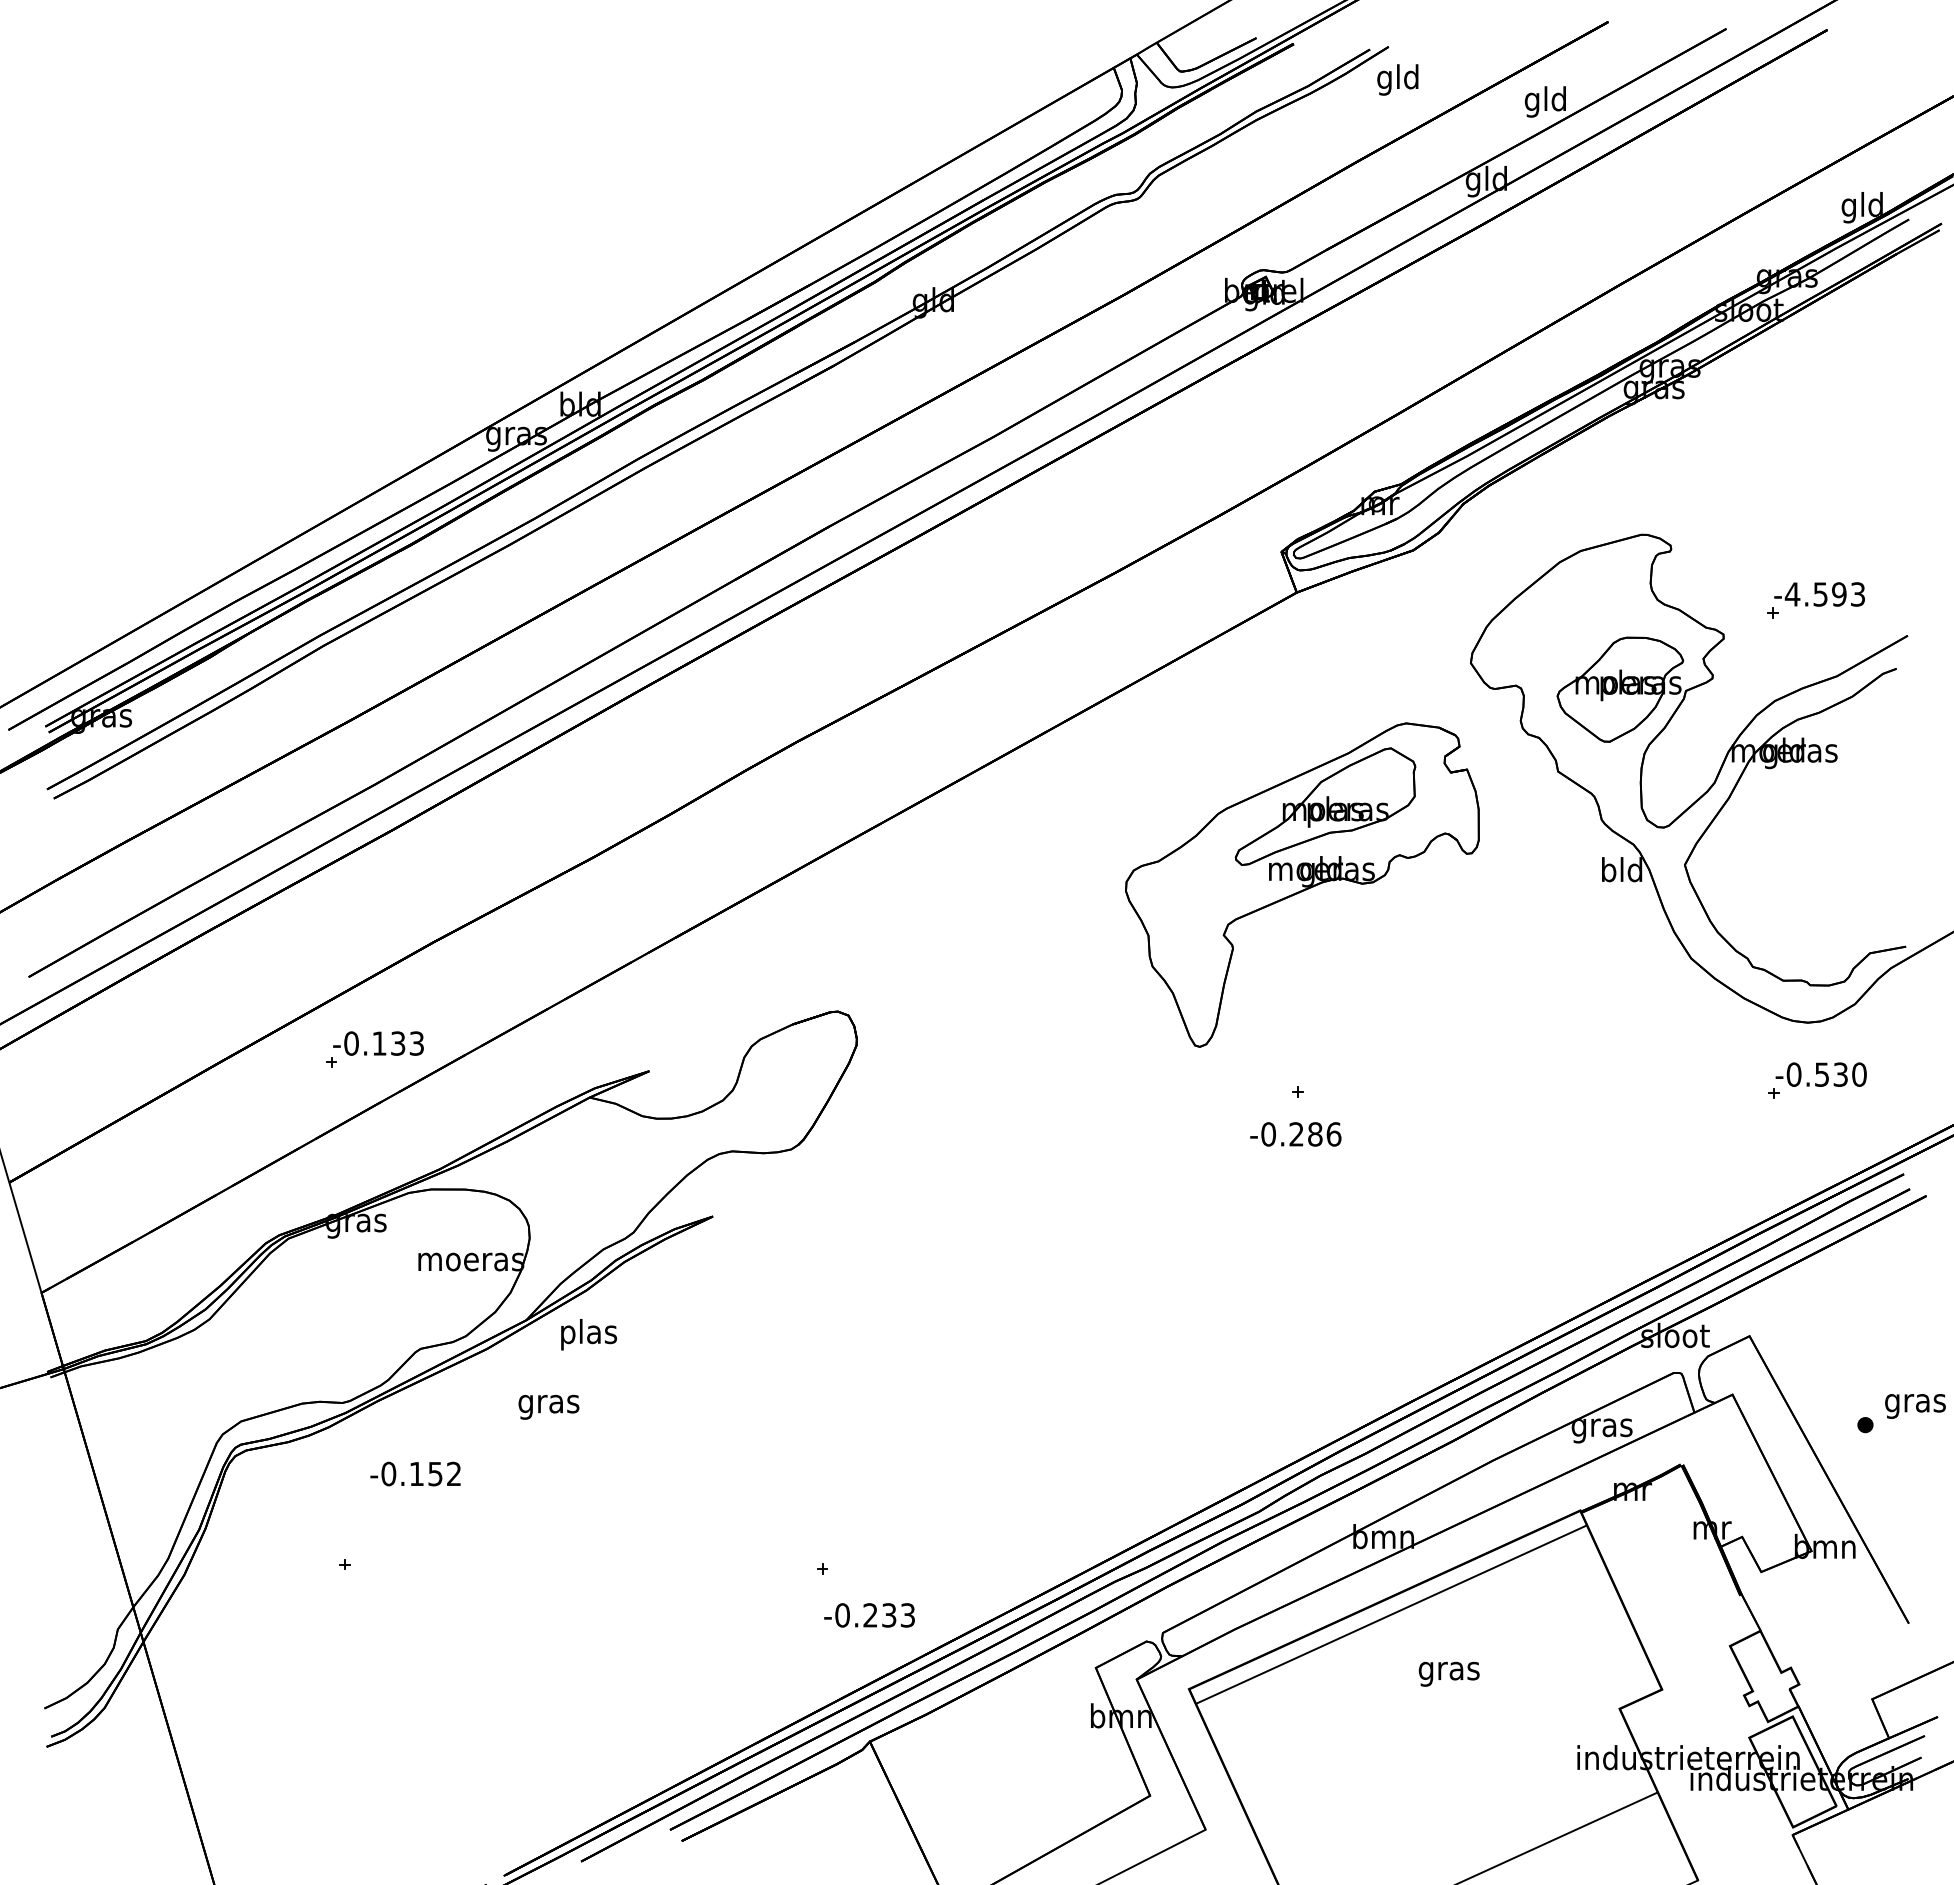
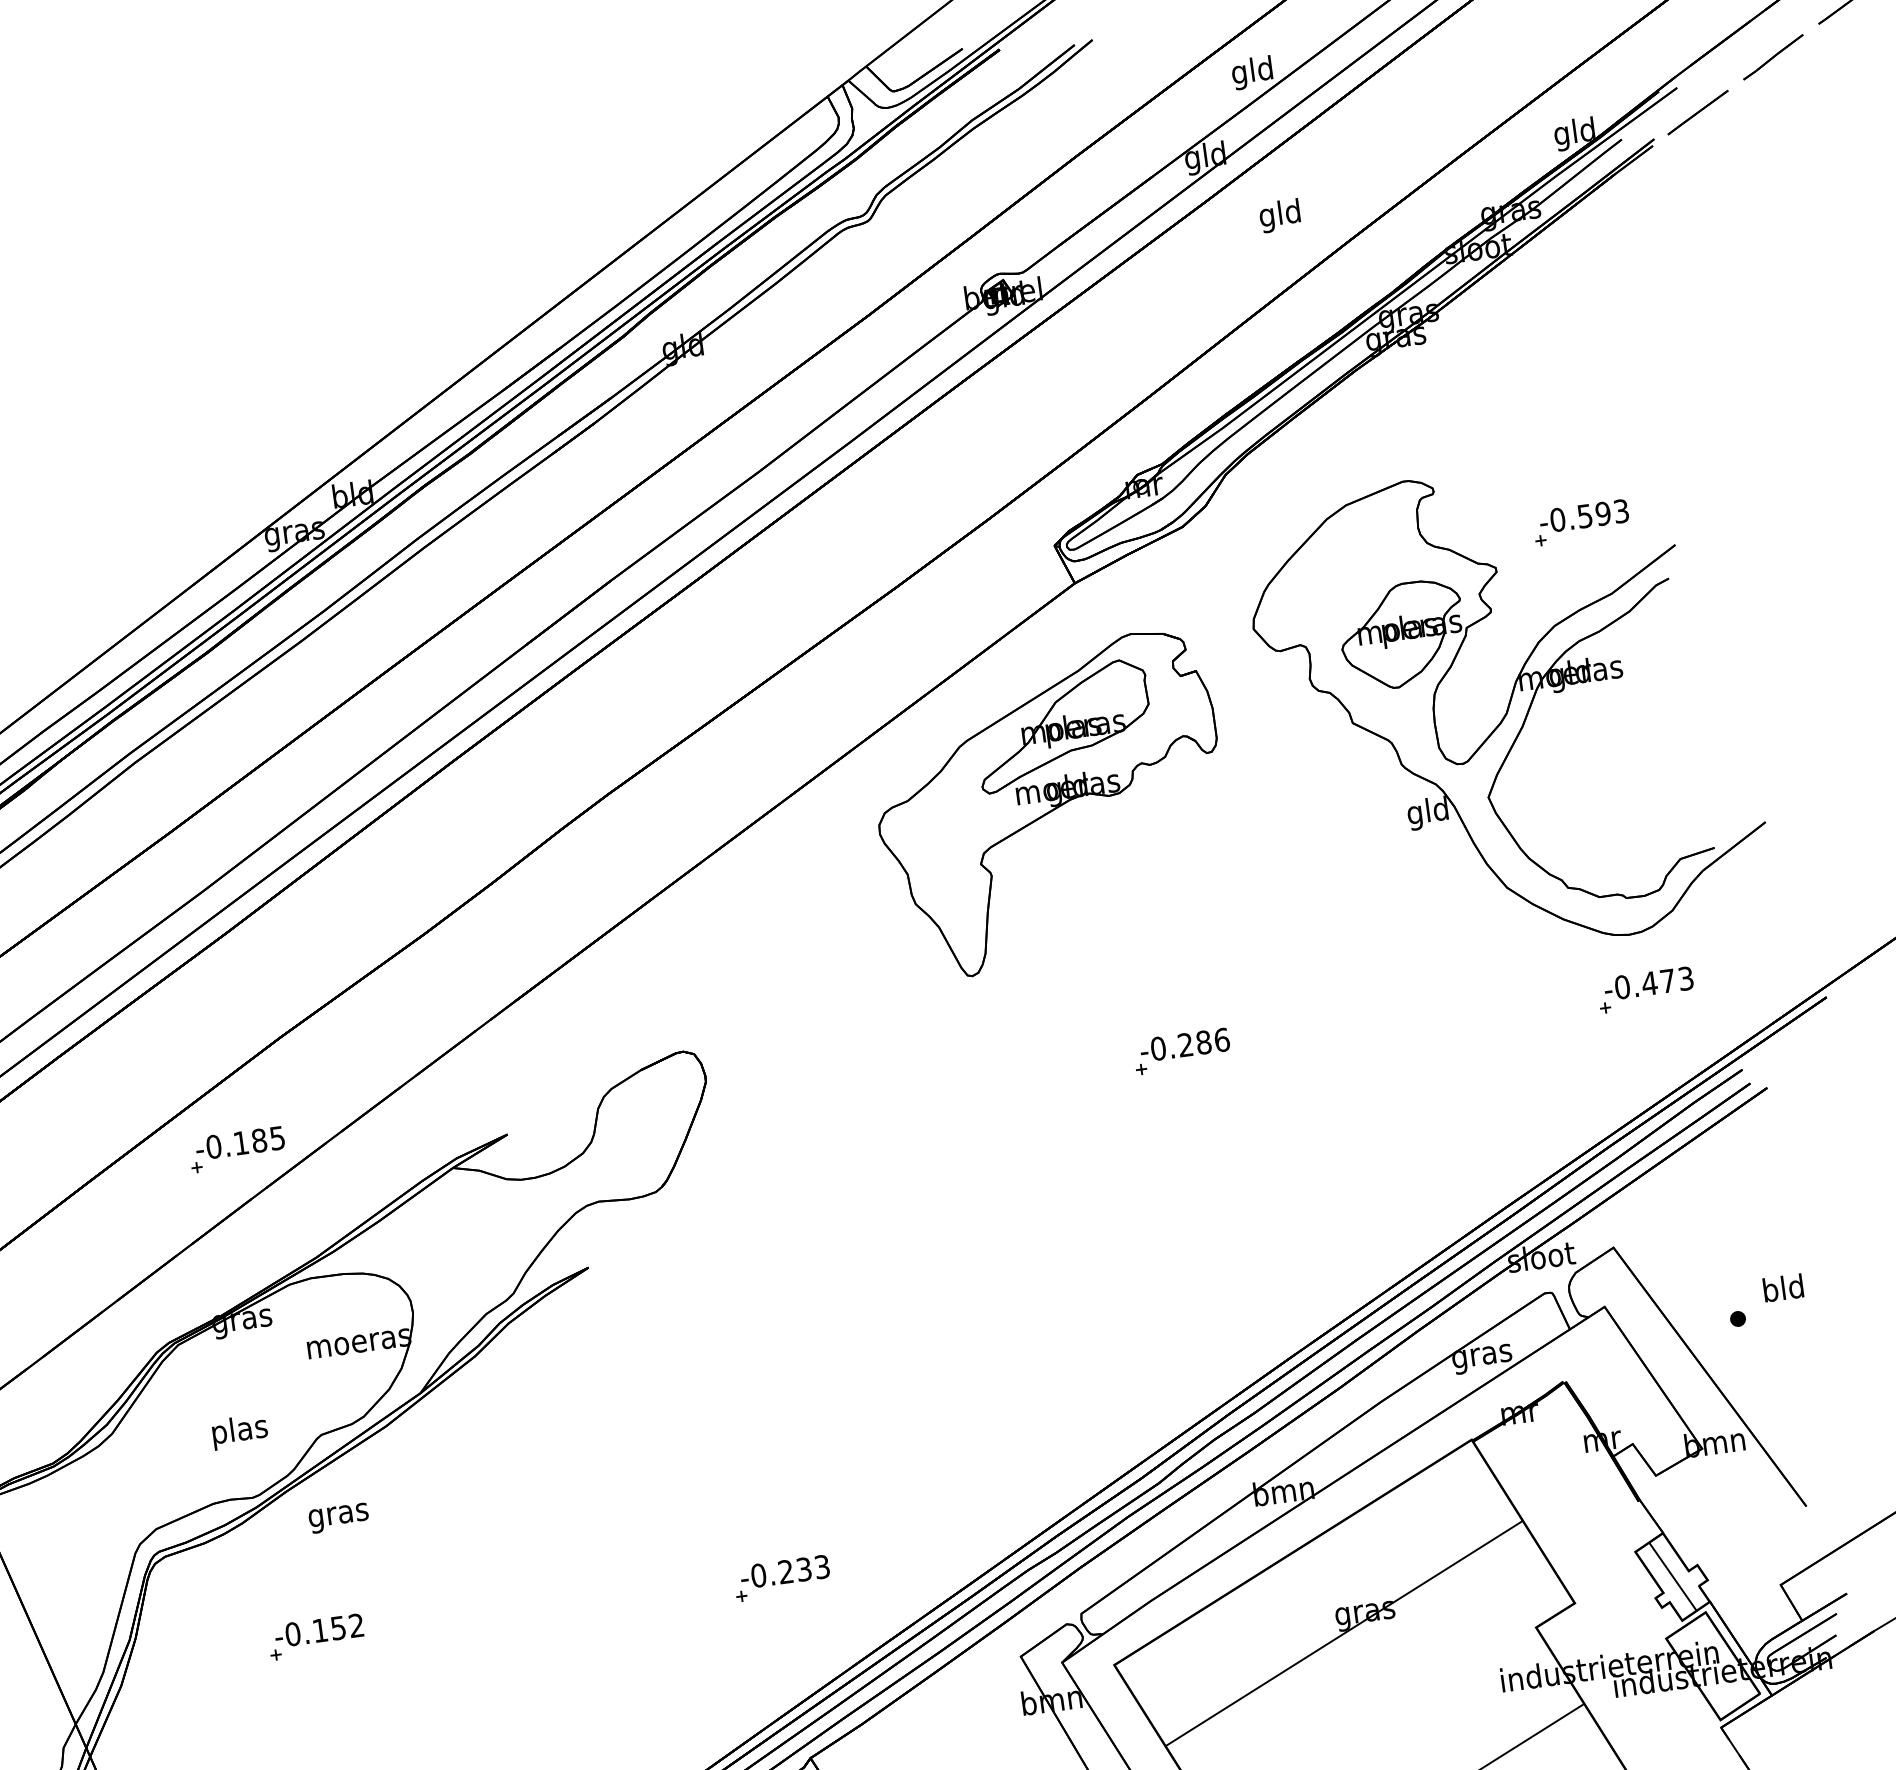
text: (1397, 79) -> (1279, 215), moved
text: (1792, 594) -> (1557, 519), -4.593 -> -0.593
text: (1608, 872) -> (1415, 814), bld -> gld
part: (1302, 884) -> (1050, 804), moved
text: (407, 1043) -> (268, 1139), -0.133 -> -0.185
text: (1840, 1074) -> (1667, 980), -0.530 -> -0.473
text: (1295, 1134) -> (1184, 1045), moved
text: (589, 1334) -> (240, 1431), moved
text: (1915, 1402) -> (1783, 1290), gras -> bld
text: (548, 1406) -> (338, 1517), moved
text: (415, 1473) -> (318, 1630), moved
line: (1391, 1614) -> (1344, 1633), moved
text: (869, 1615) -> (784, 1572), moved
line: (1764, 1676) -> (1672, 1577), added

